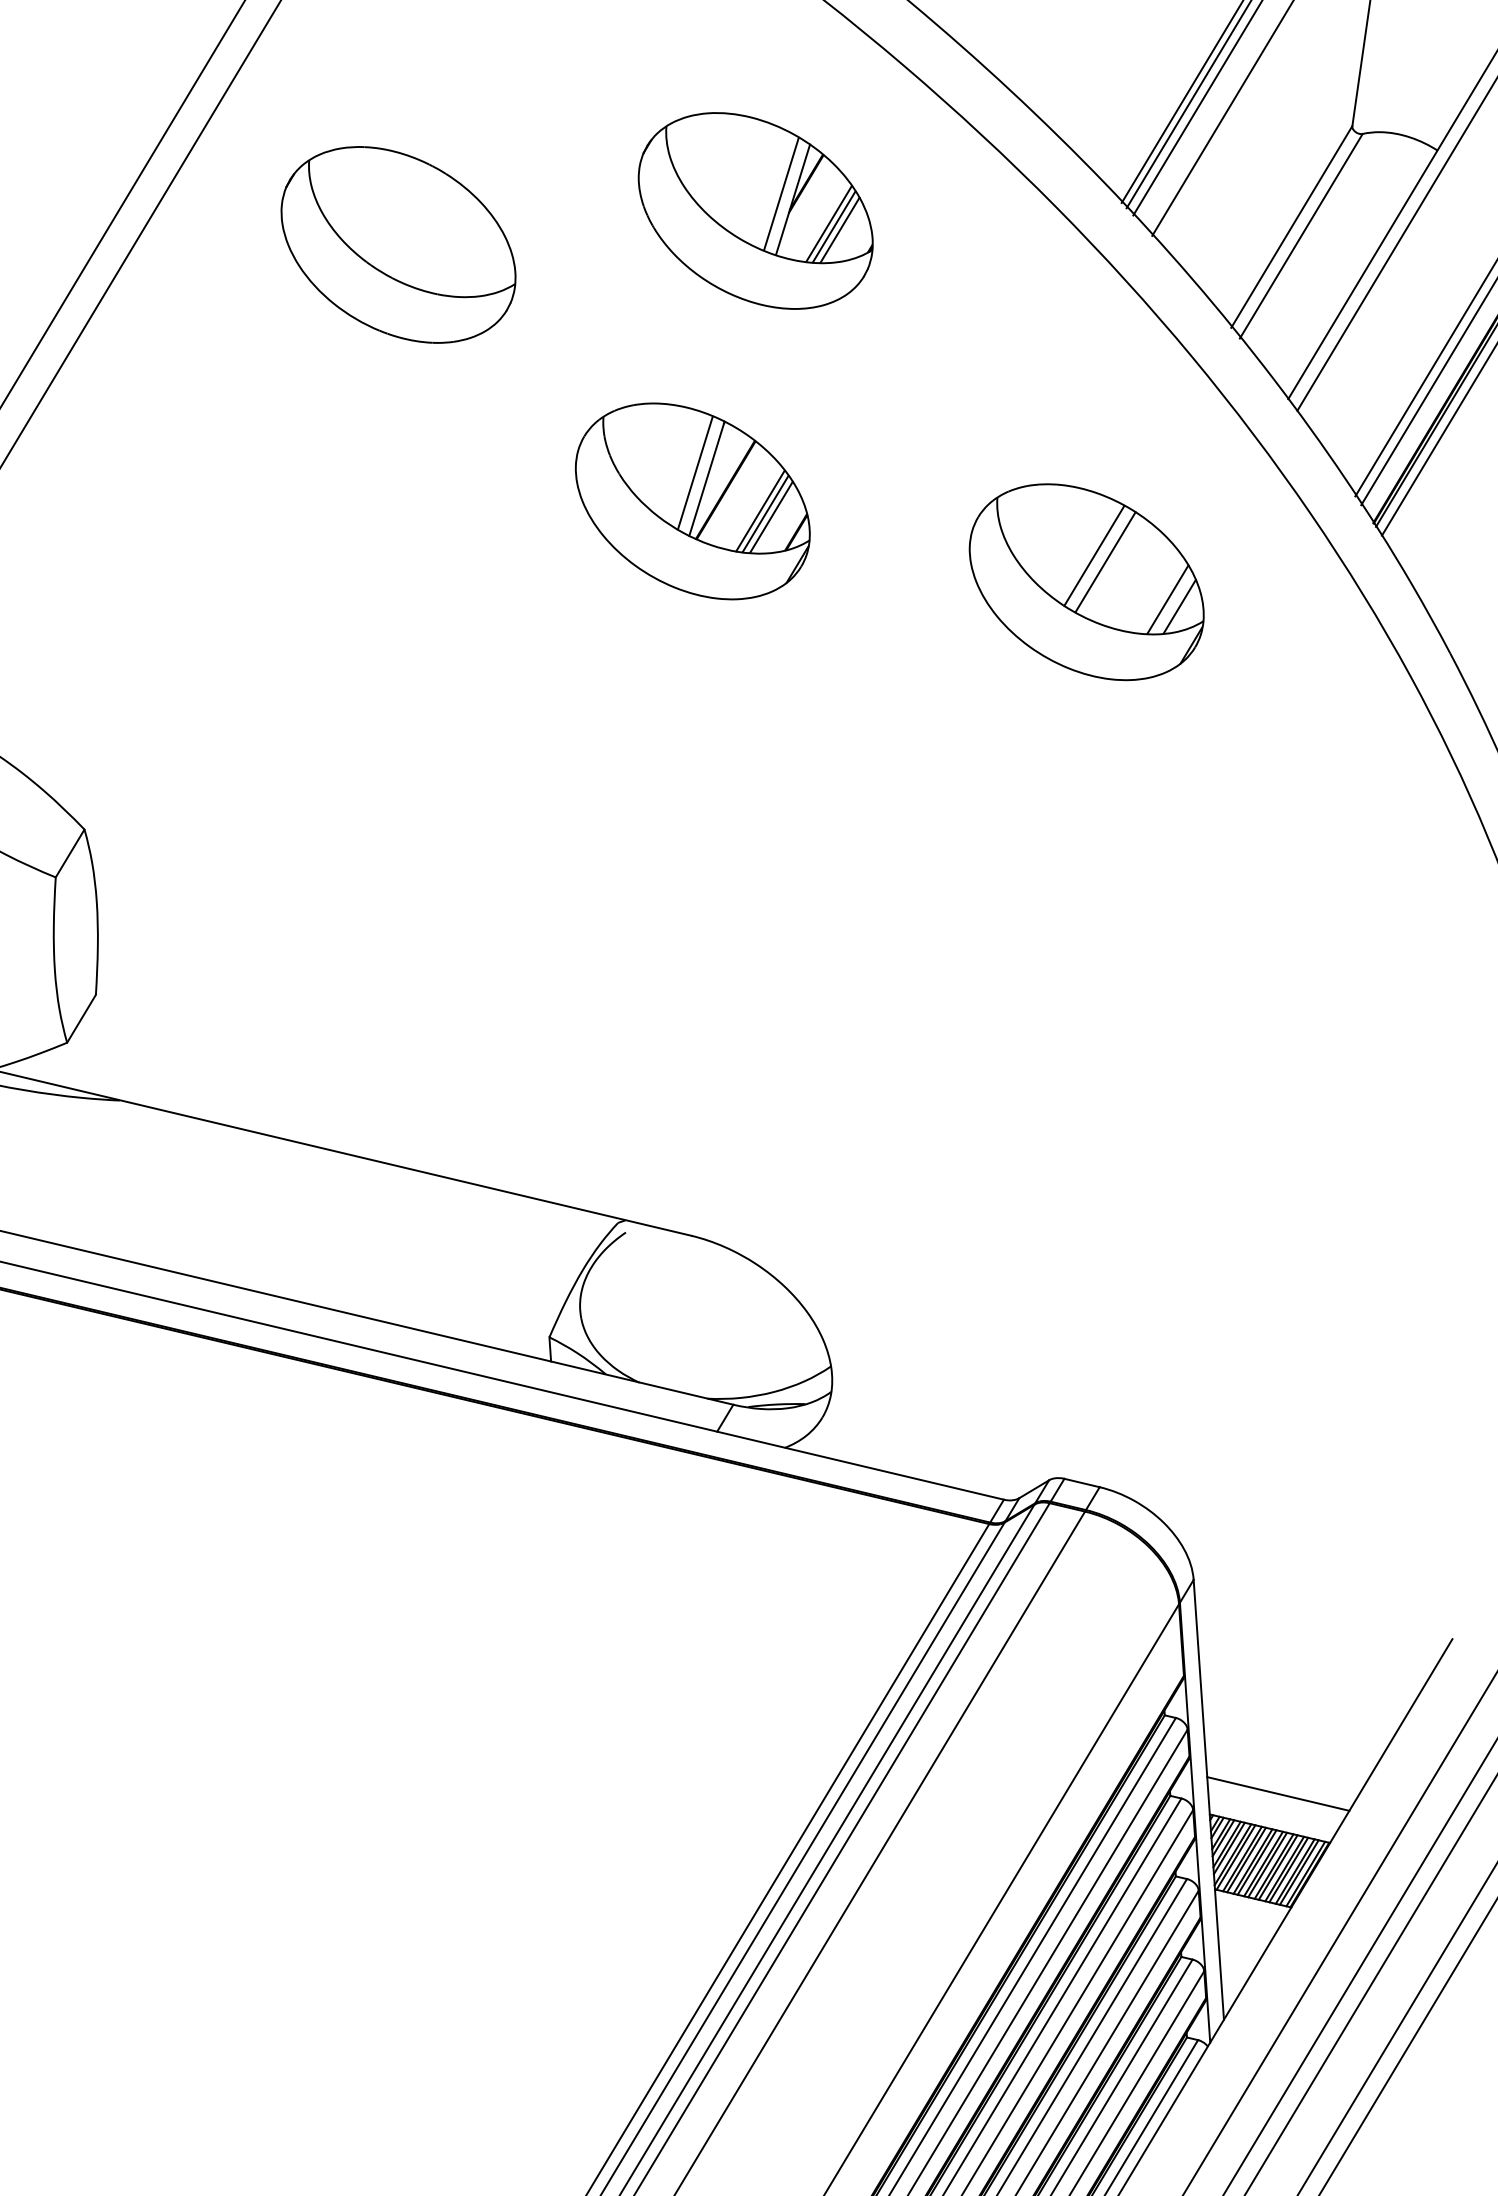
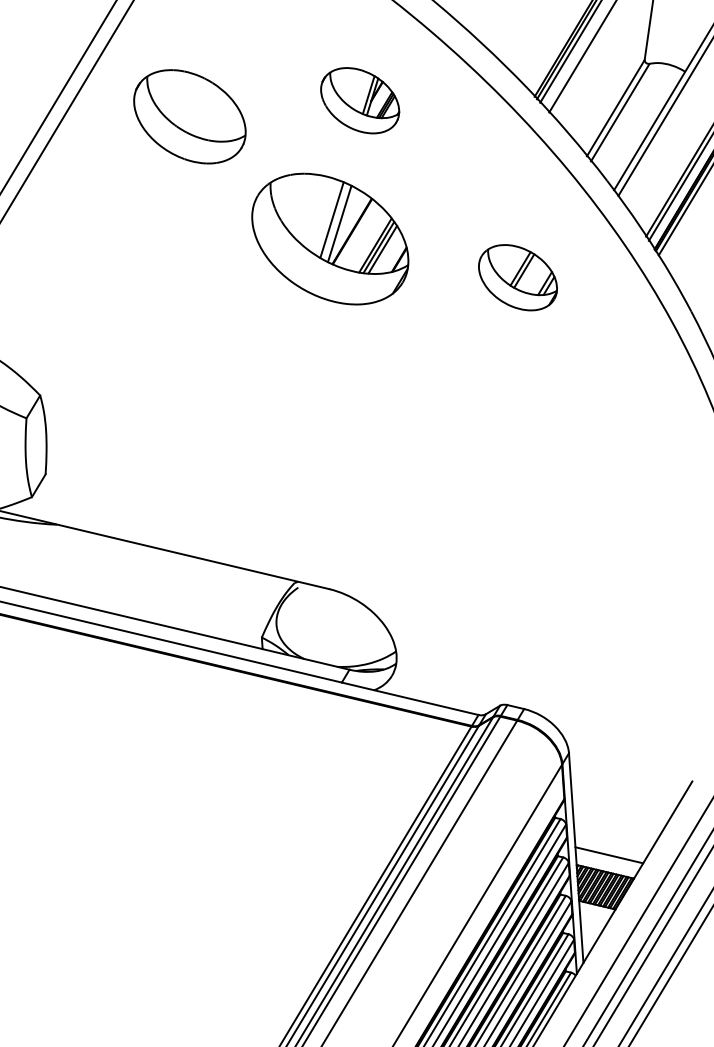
part: (754, 210) -> (359, 100), size x0.7
part: (691, 500) -> (329, 238), size x1.4
part: (1085, 581) -> (517, 277), size x0.7

